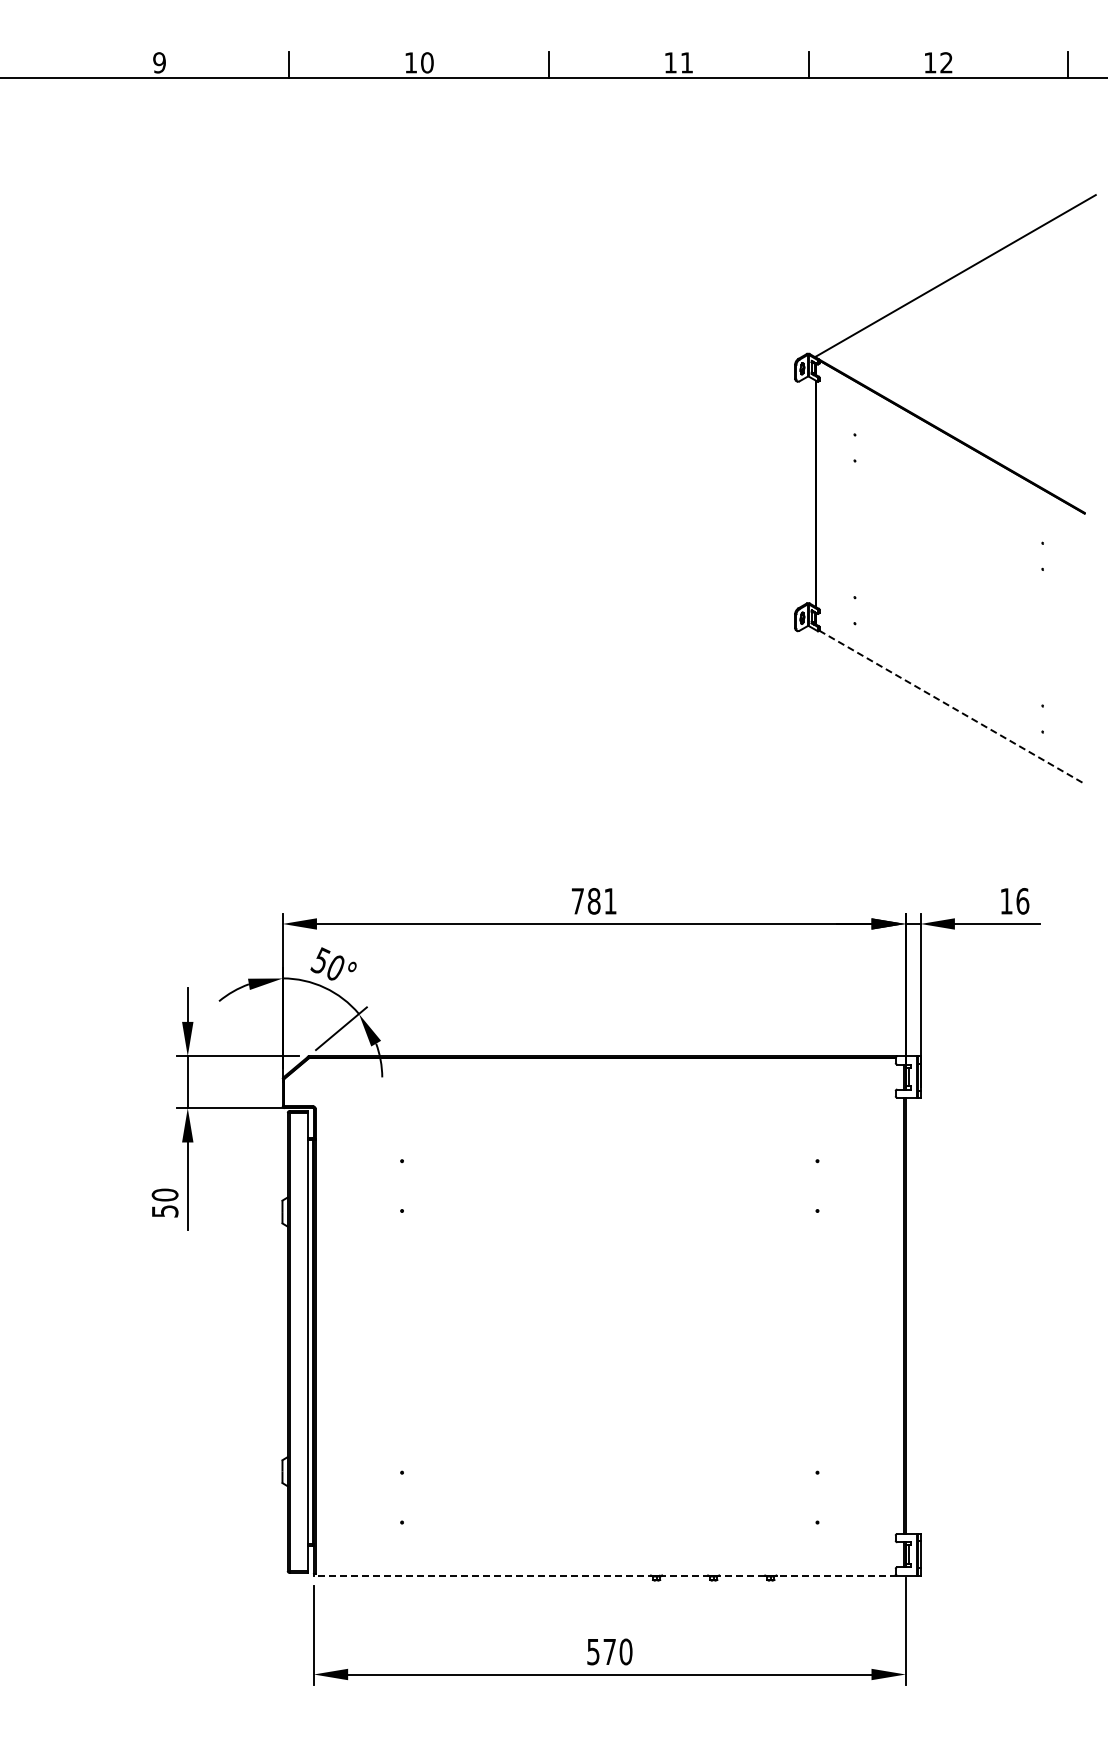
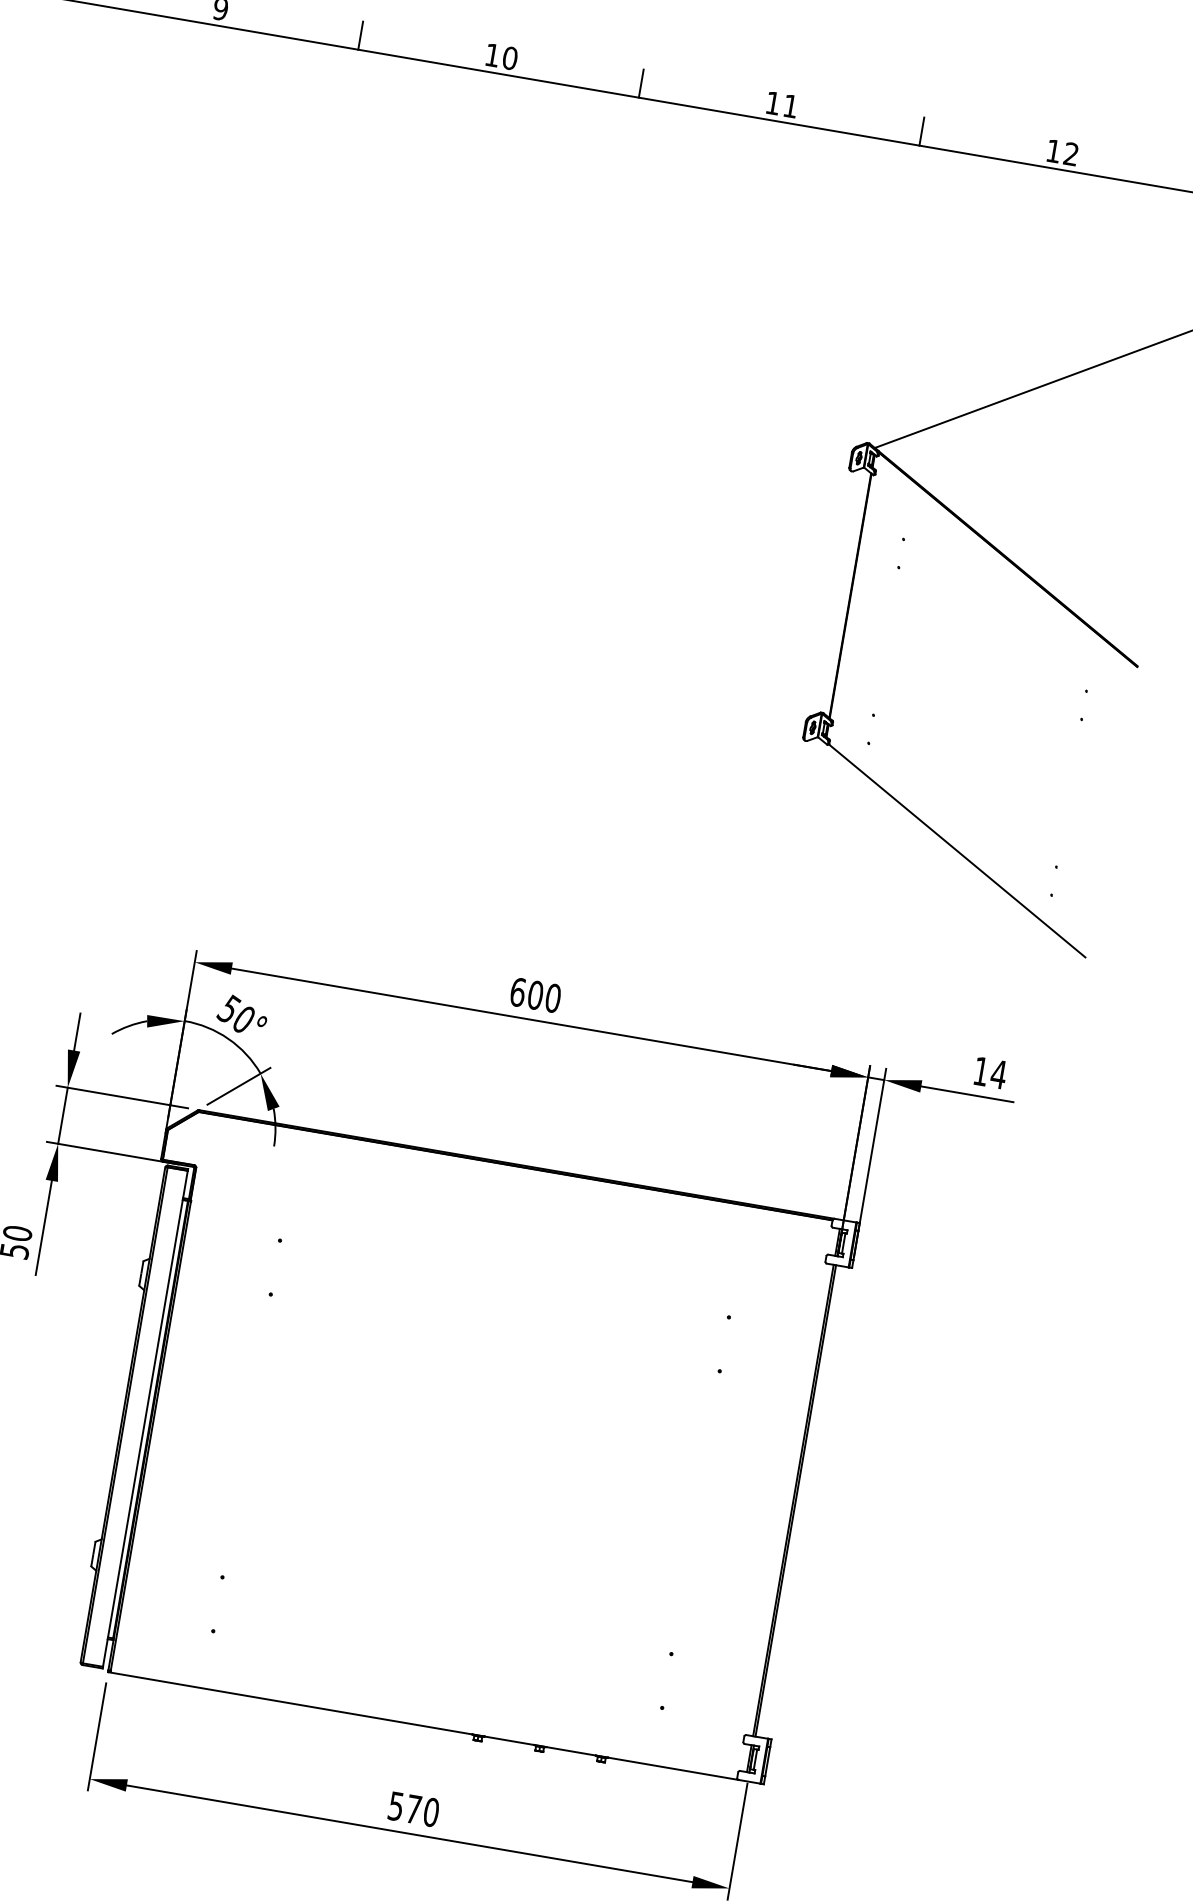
line: (951, 706) -> (957, 850), dashed -> solid
text: (593, 901) -> (534, 995), 781 -> 600
text: (1022, 901) -> (998, 1074), 16 -> 14
line: (605, 1575) -> (423, 1726), dashed -> solid

